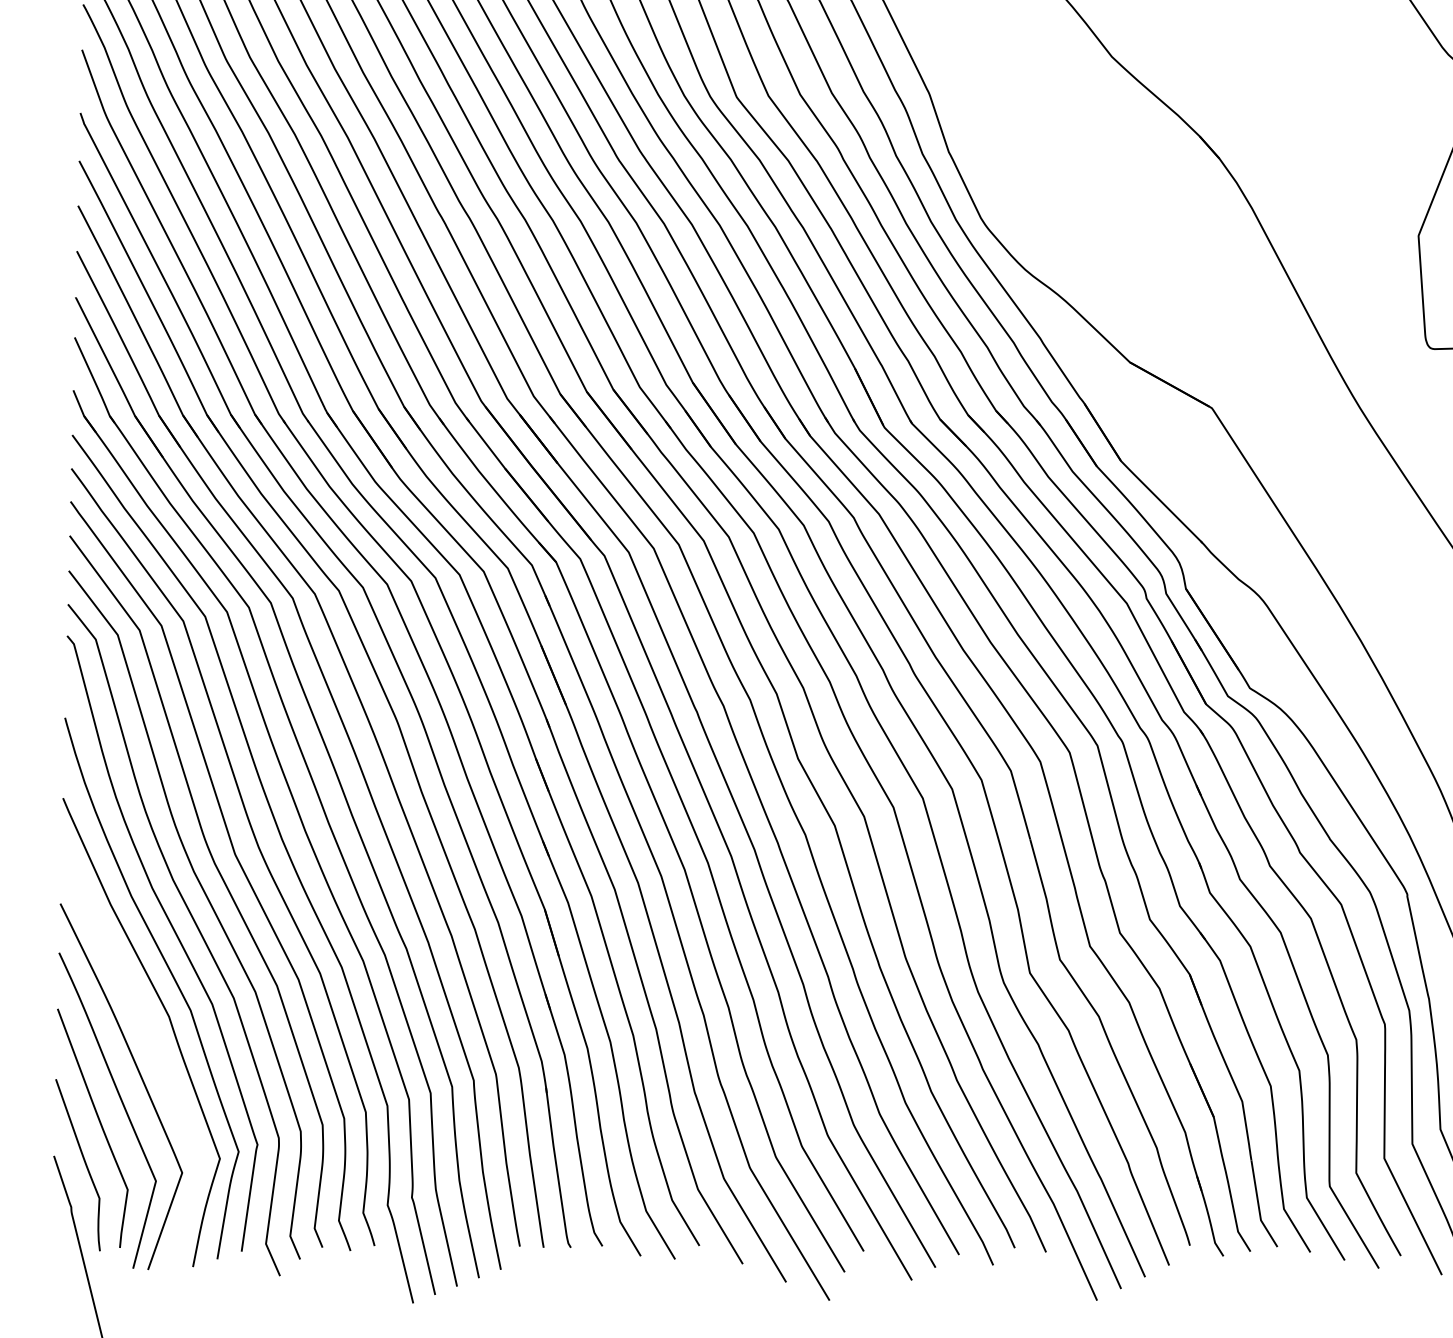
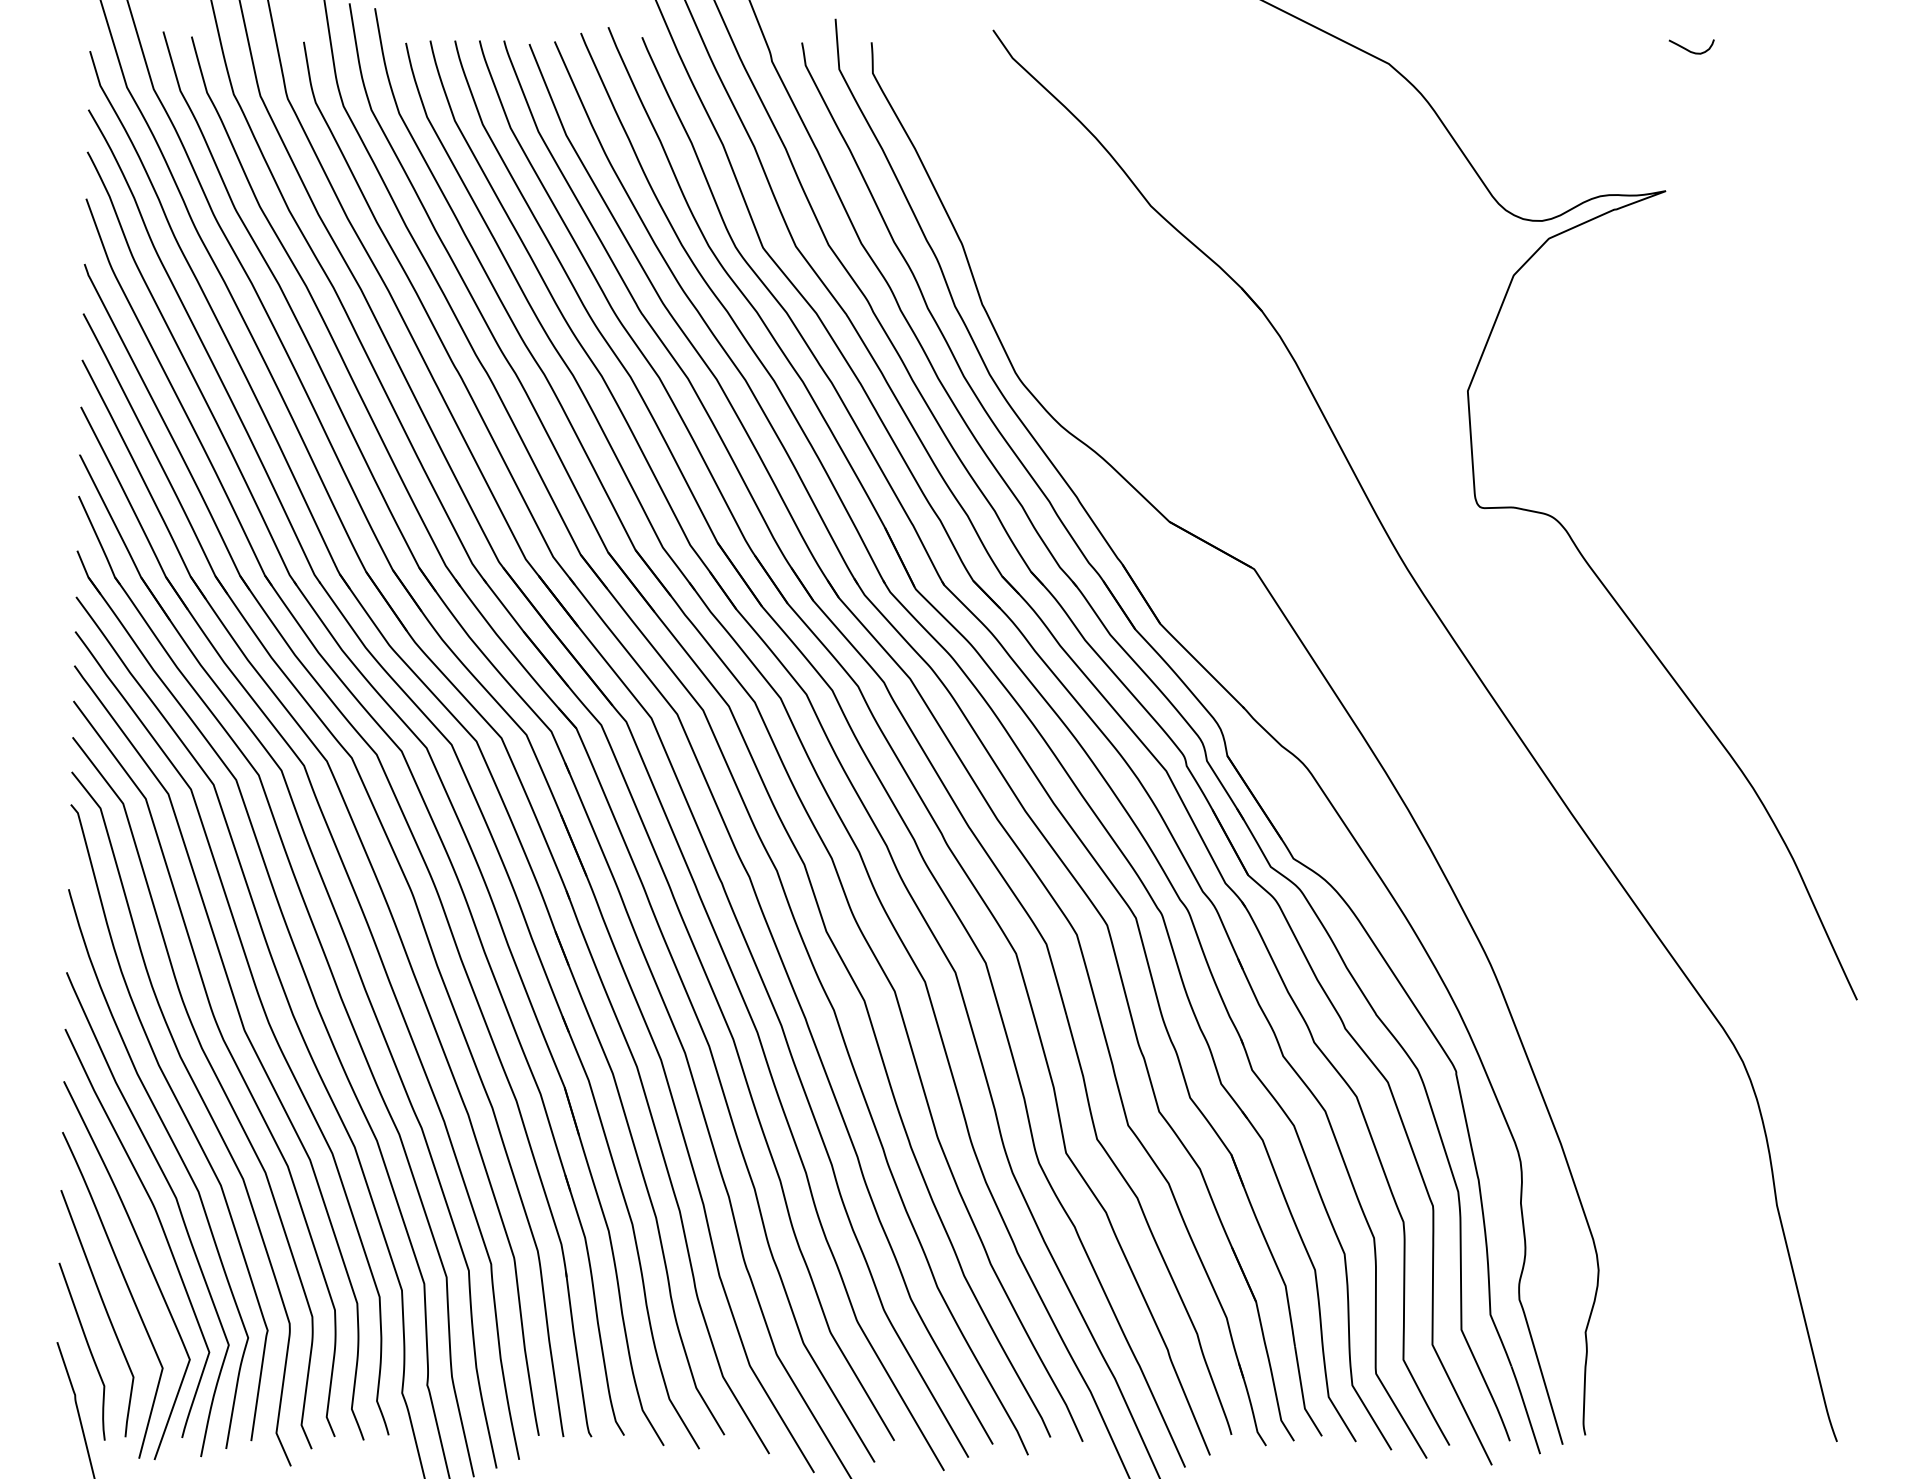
curve: (152, 1041) -> (159, 1223), added

